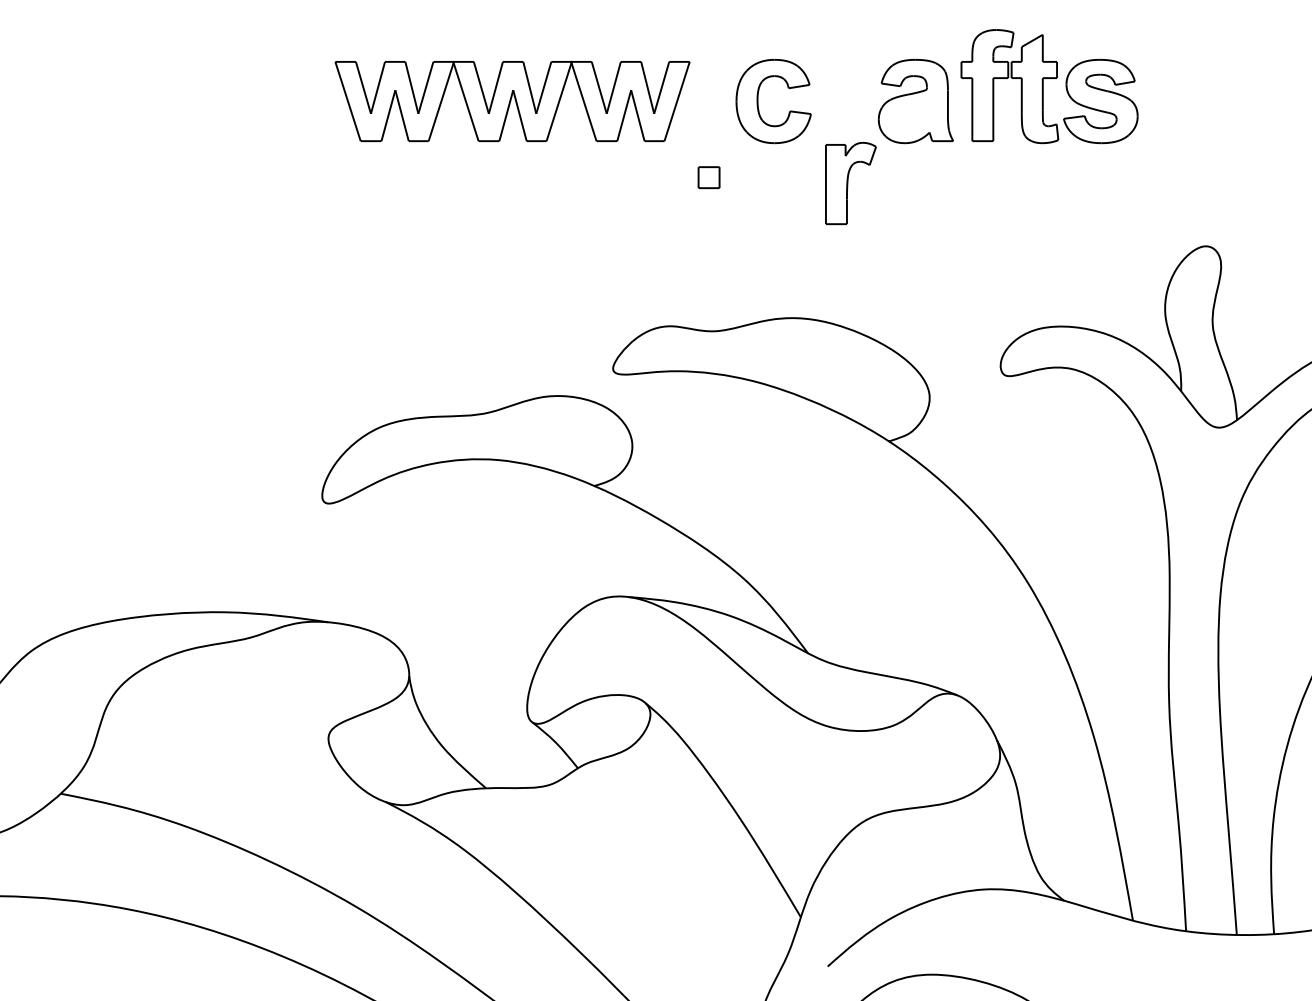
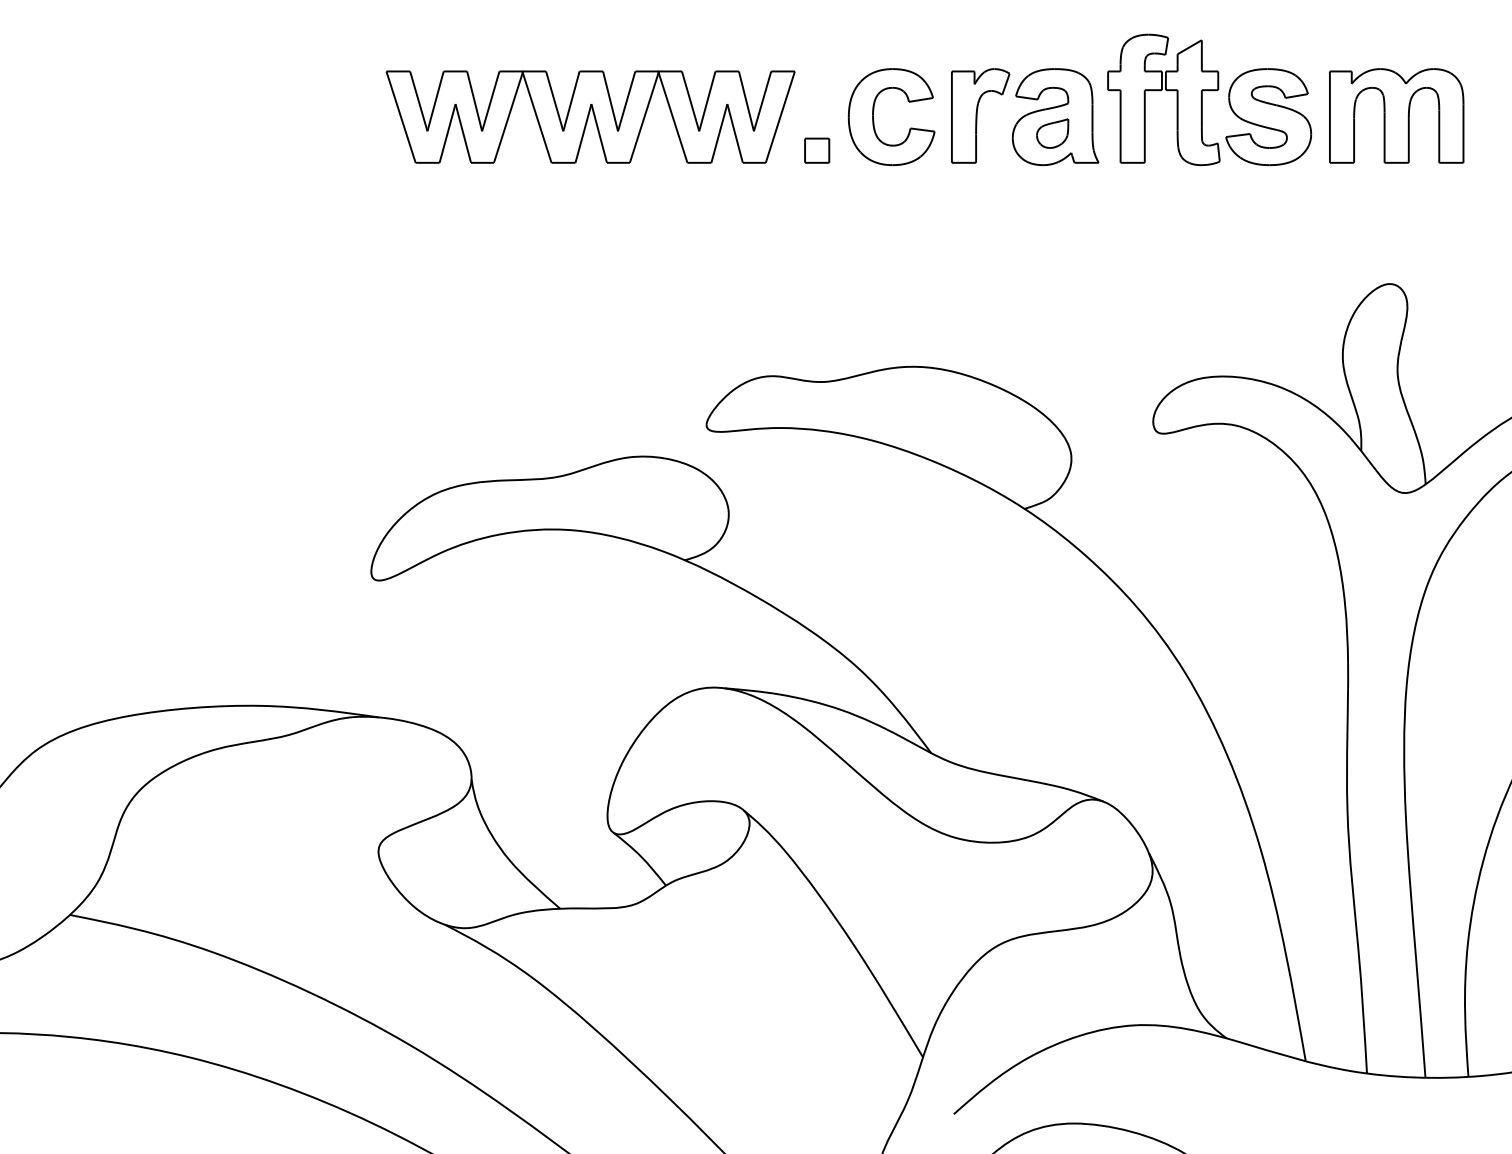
part: (1211, 100) -> (1396, 115), added
part: (912, 115) -> (1051, 133), added
part: (708, 177) -> (816, 150), moved
part: (850, 183) -> (980, 115), moved

